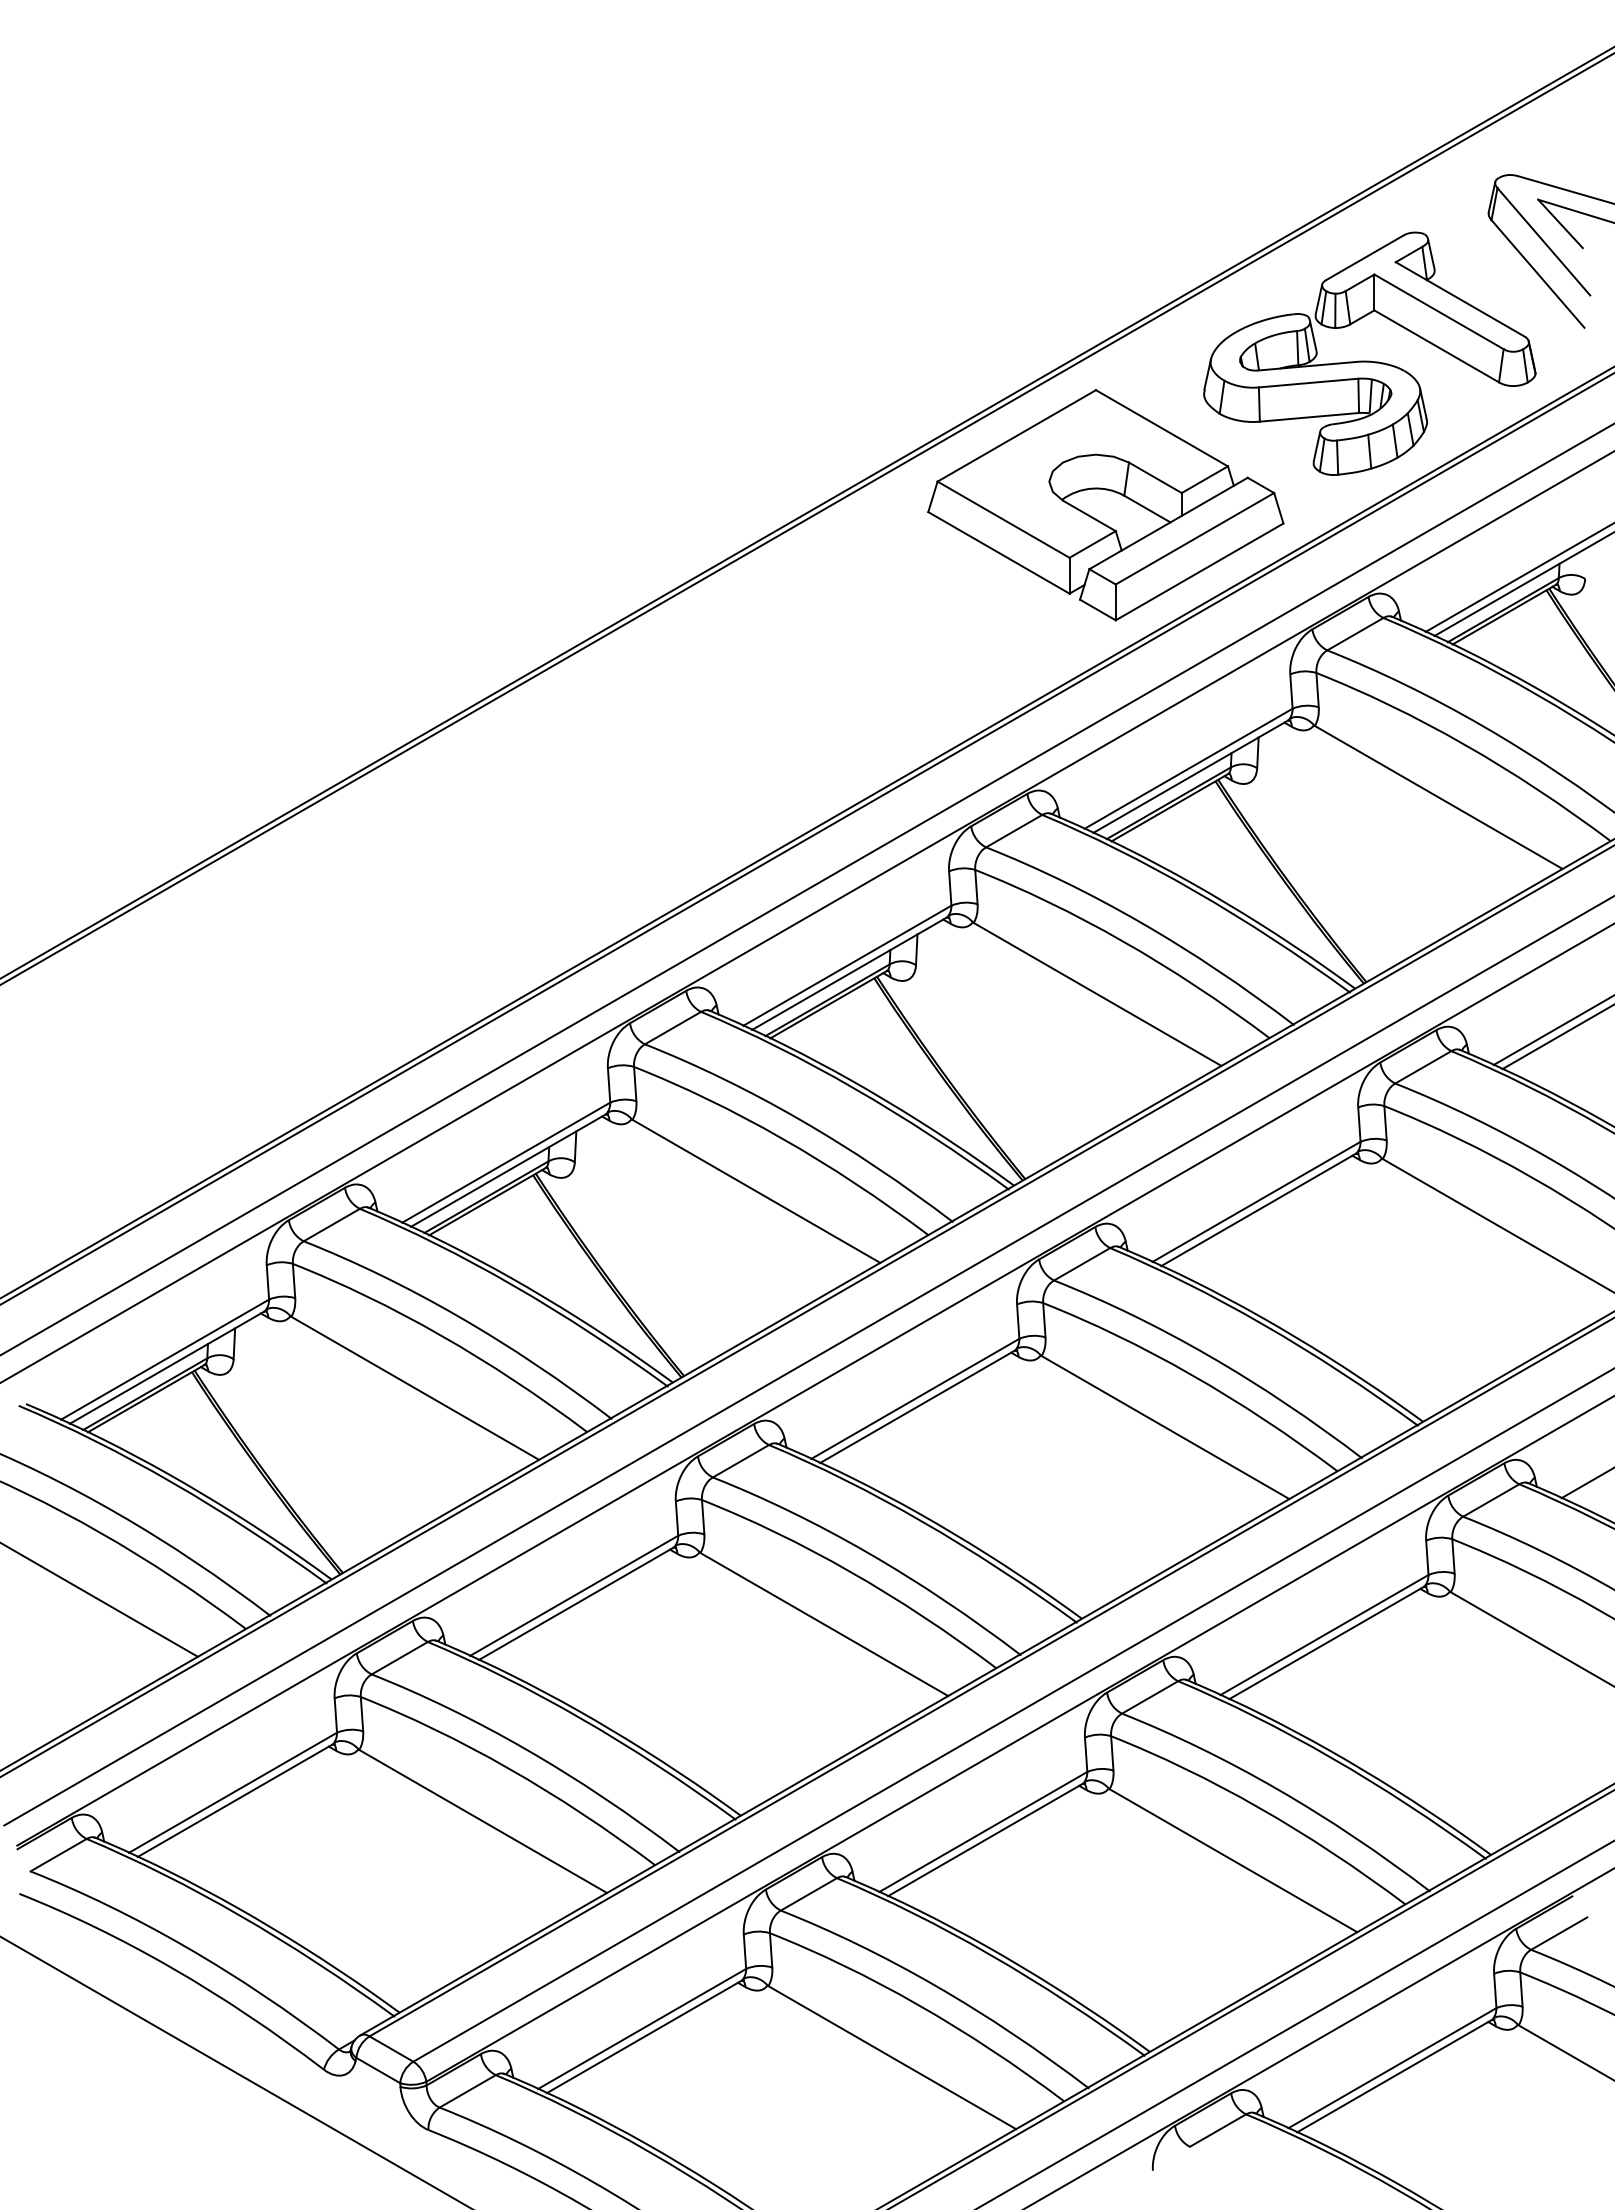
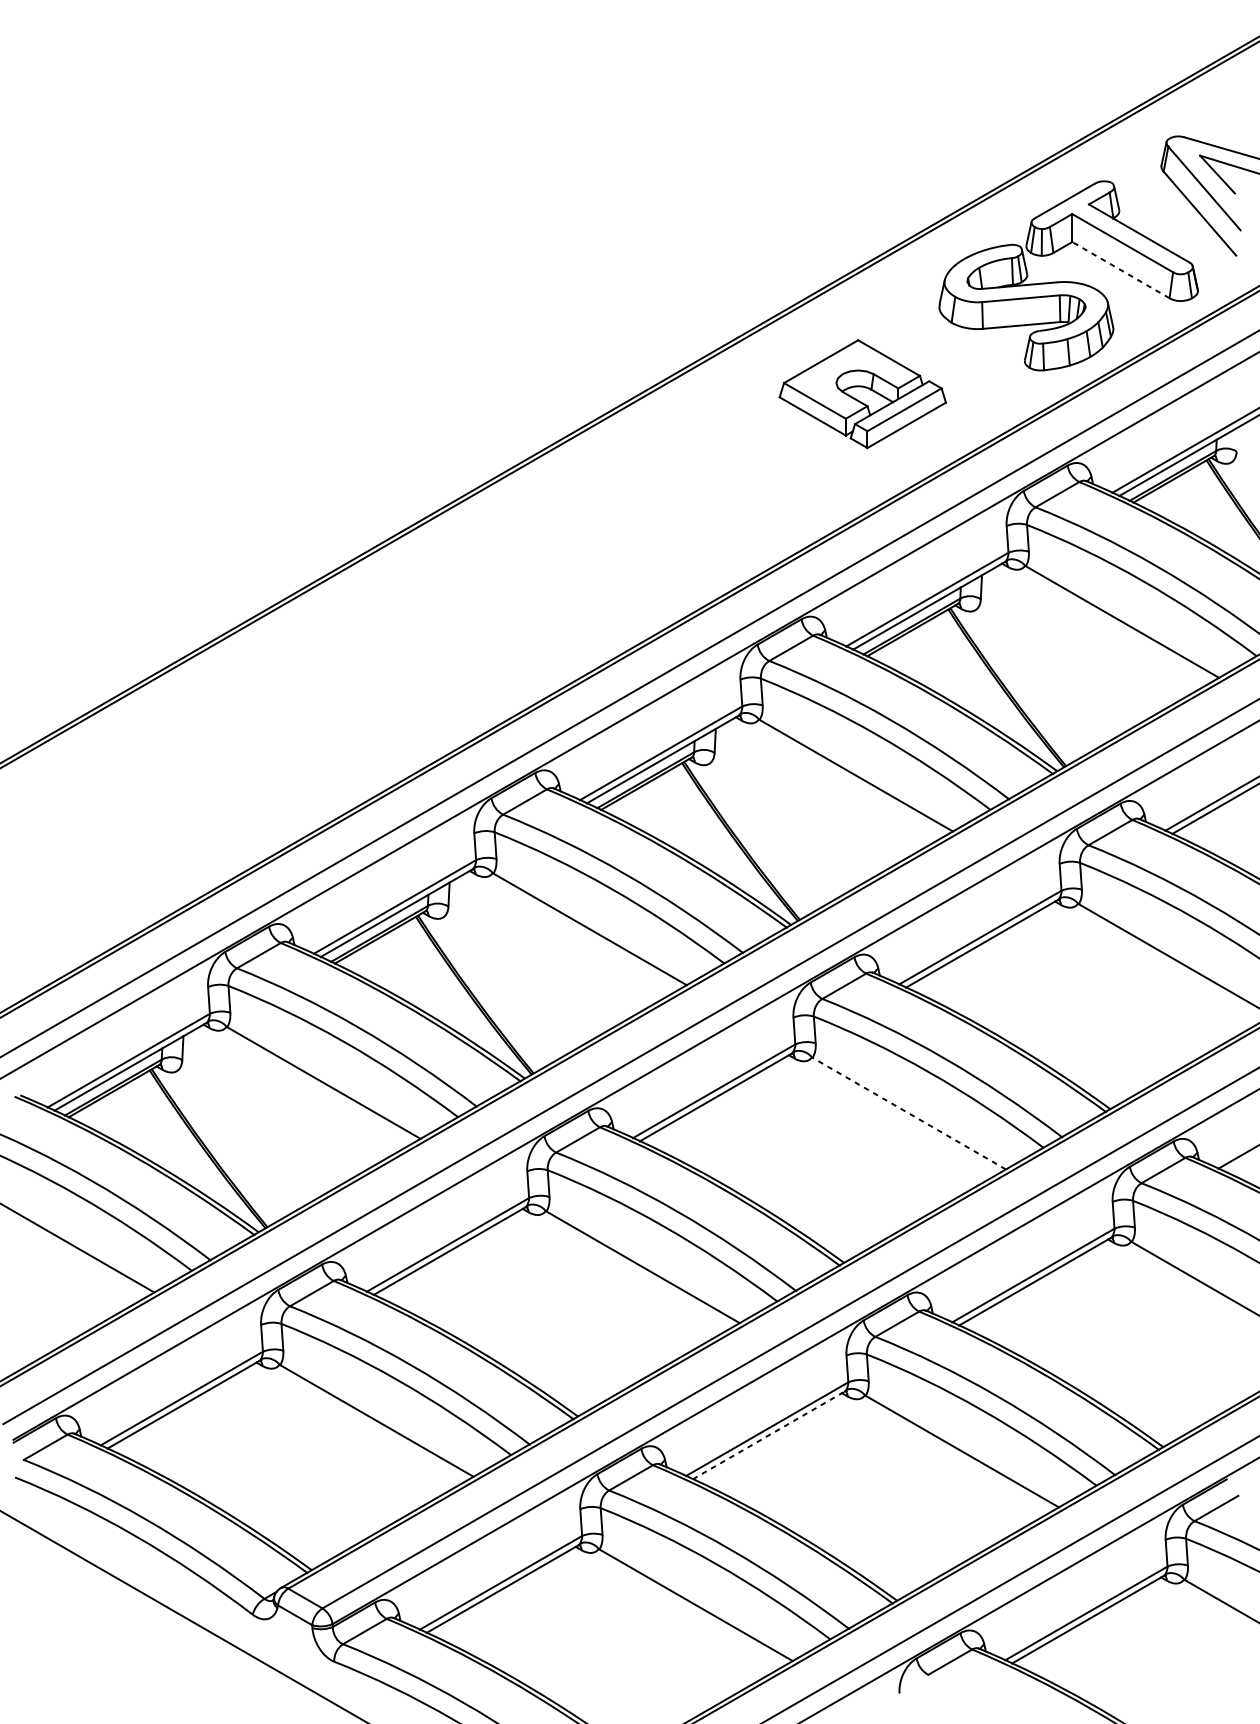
line: (1436, 346) -> (1120, 270), solid -> dashed
part: (1105, 505) -> (862, 394), size x0.6
line: (1165, 1427) -> (909, 1113), solid -> dashed
line: (985, 1839) -> (768, 1435), solid -> dashed

